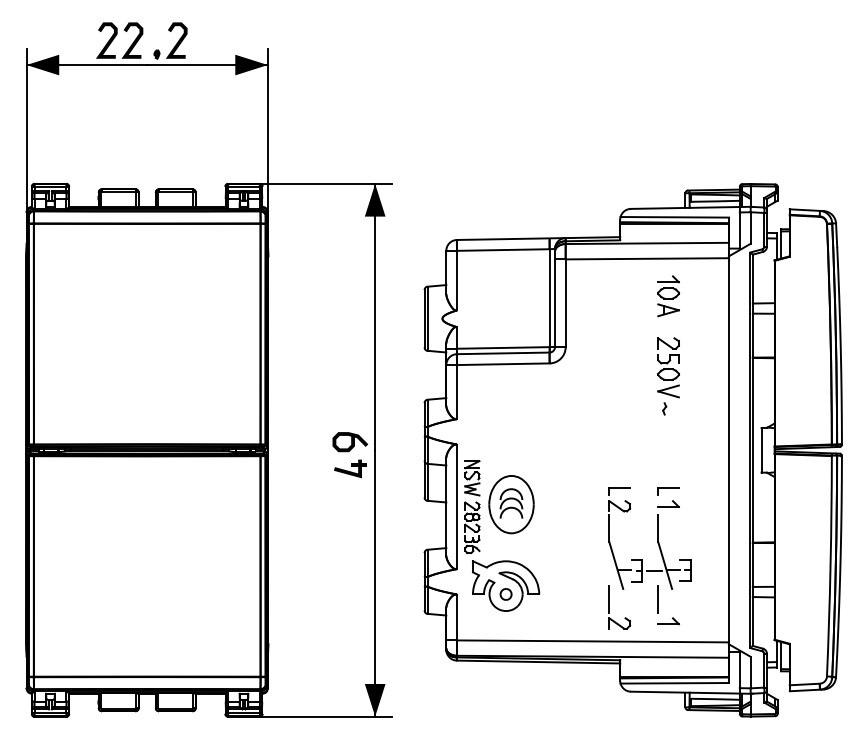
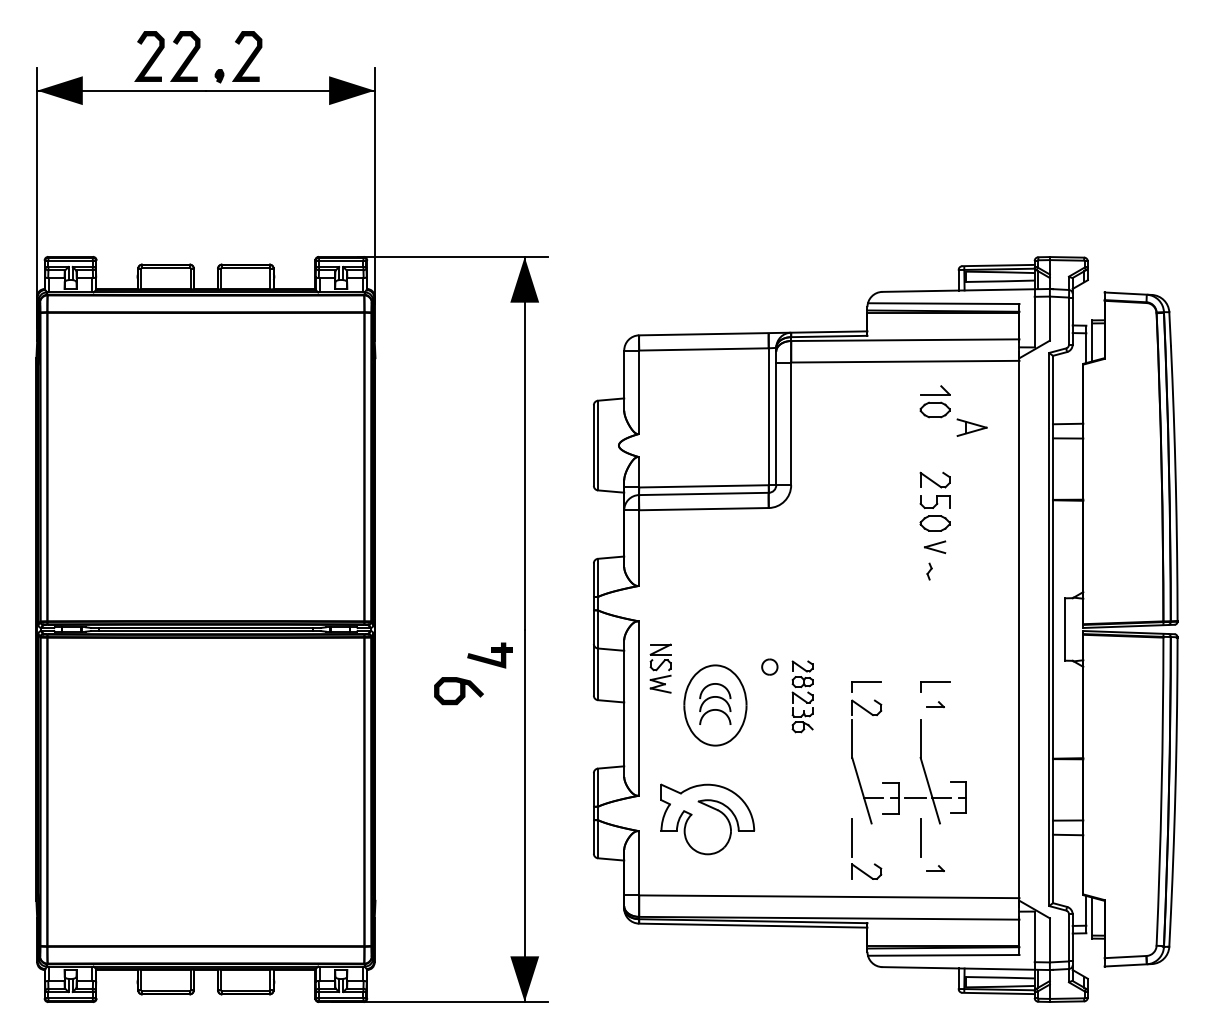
part: (668, 310) -> (971, 427), moved
part: (668, 391) -> (934, 547), size x0.7
curve: (351, 442) -> (460, 691), moved
part: (668, 503) -> (935, 704), size x0.6
part: (472, 527) -> (802, 696), moved
part: (505, 594) -> (769, 666), moved
part: (668, 621) -> (935, 868), size x0.6

